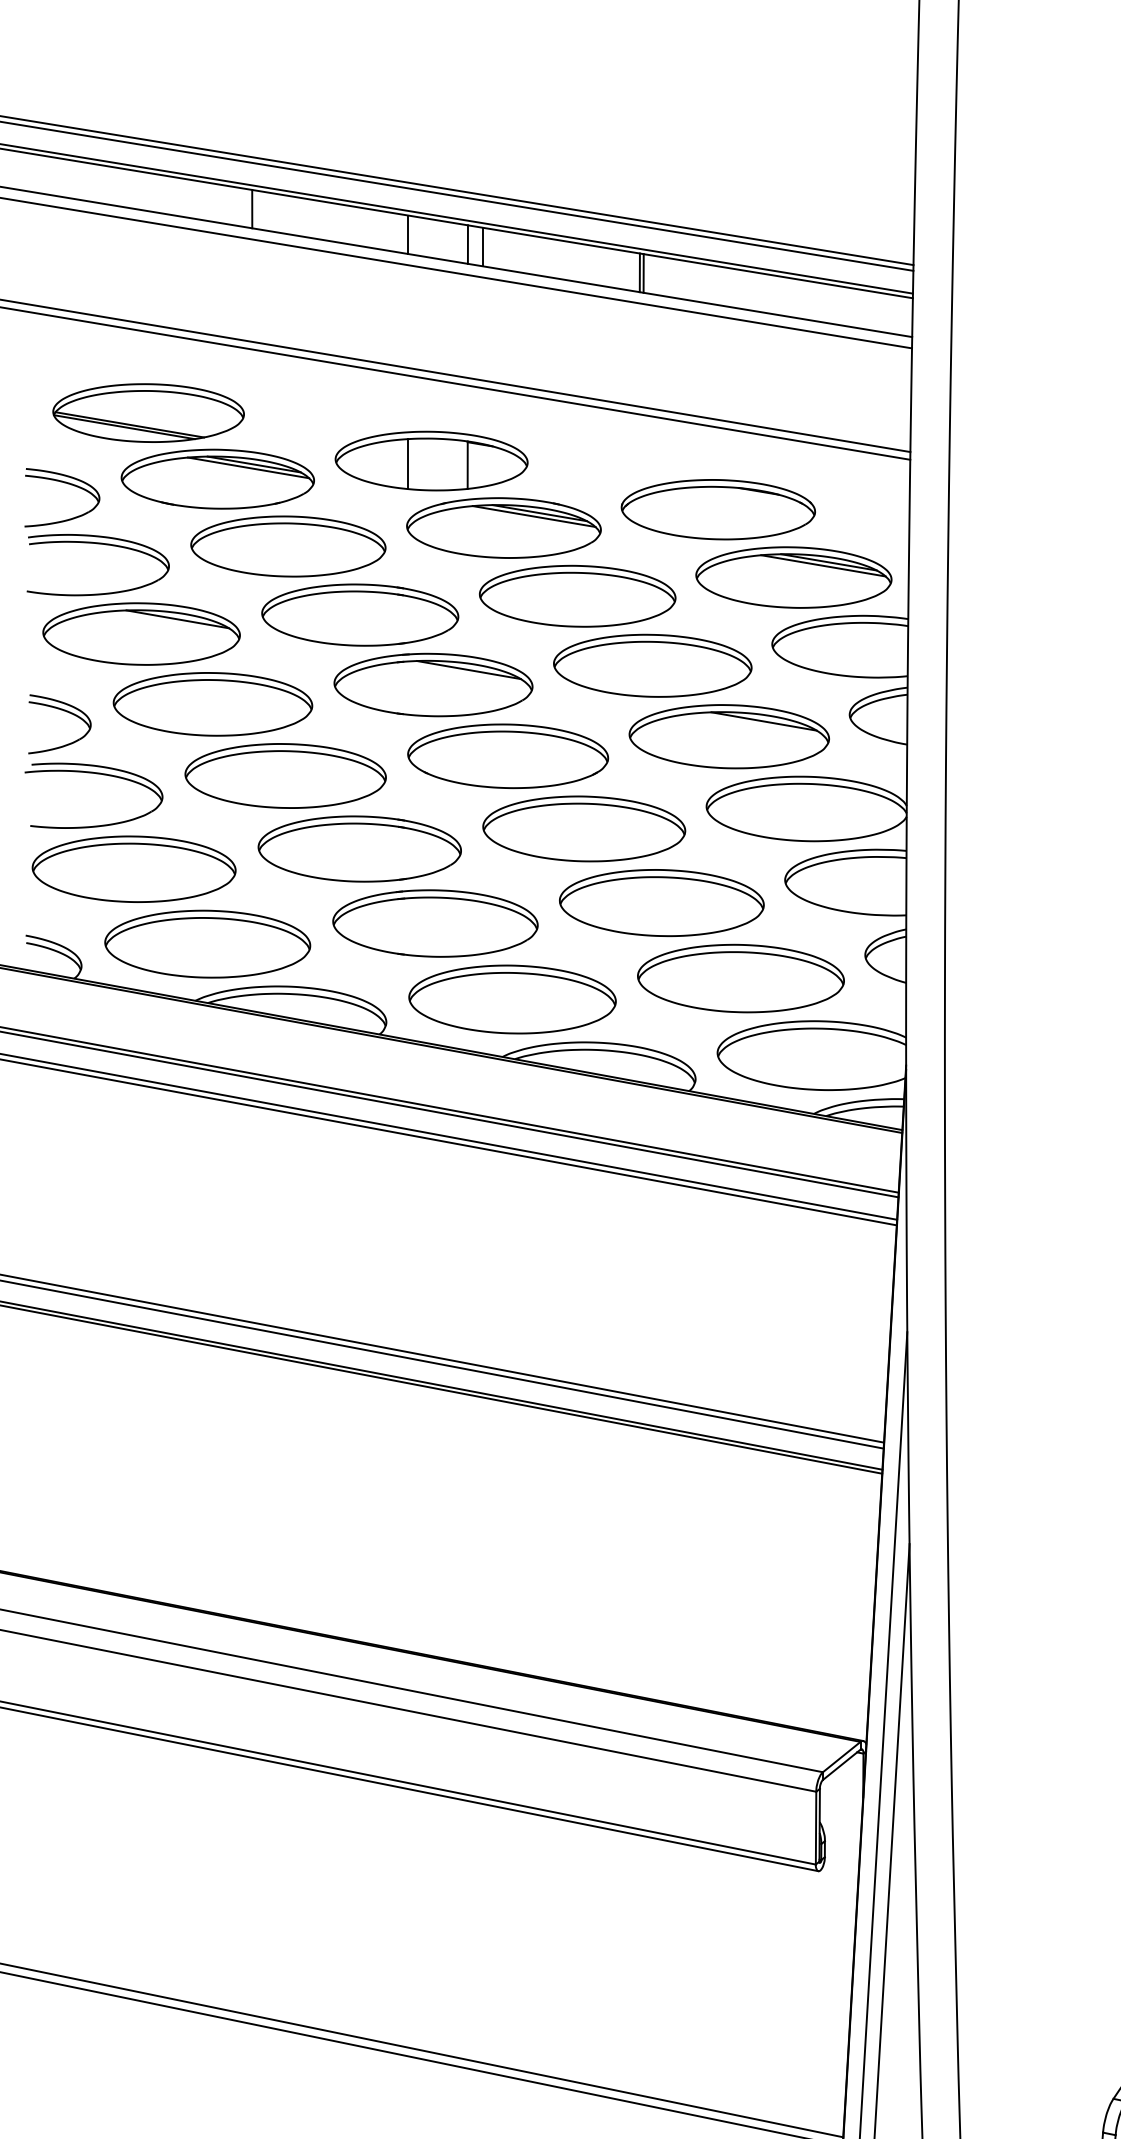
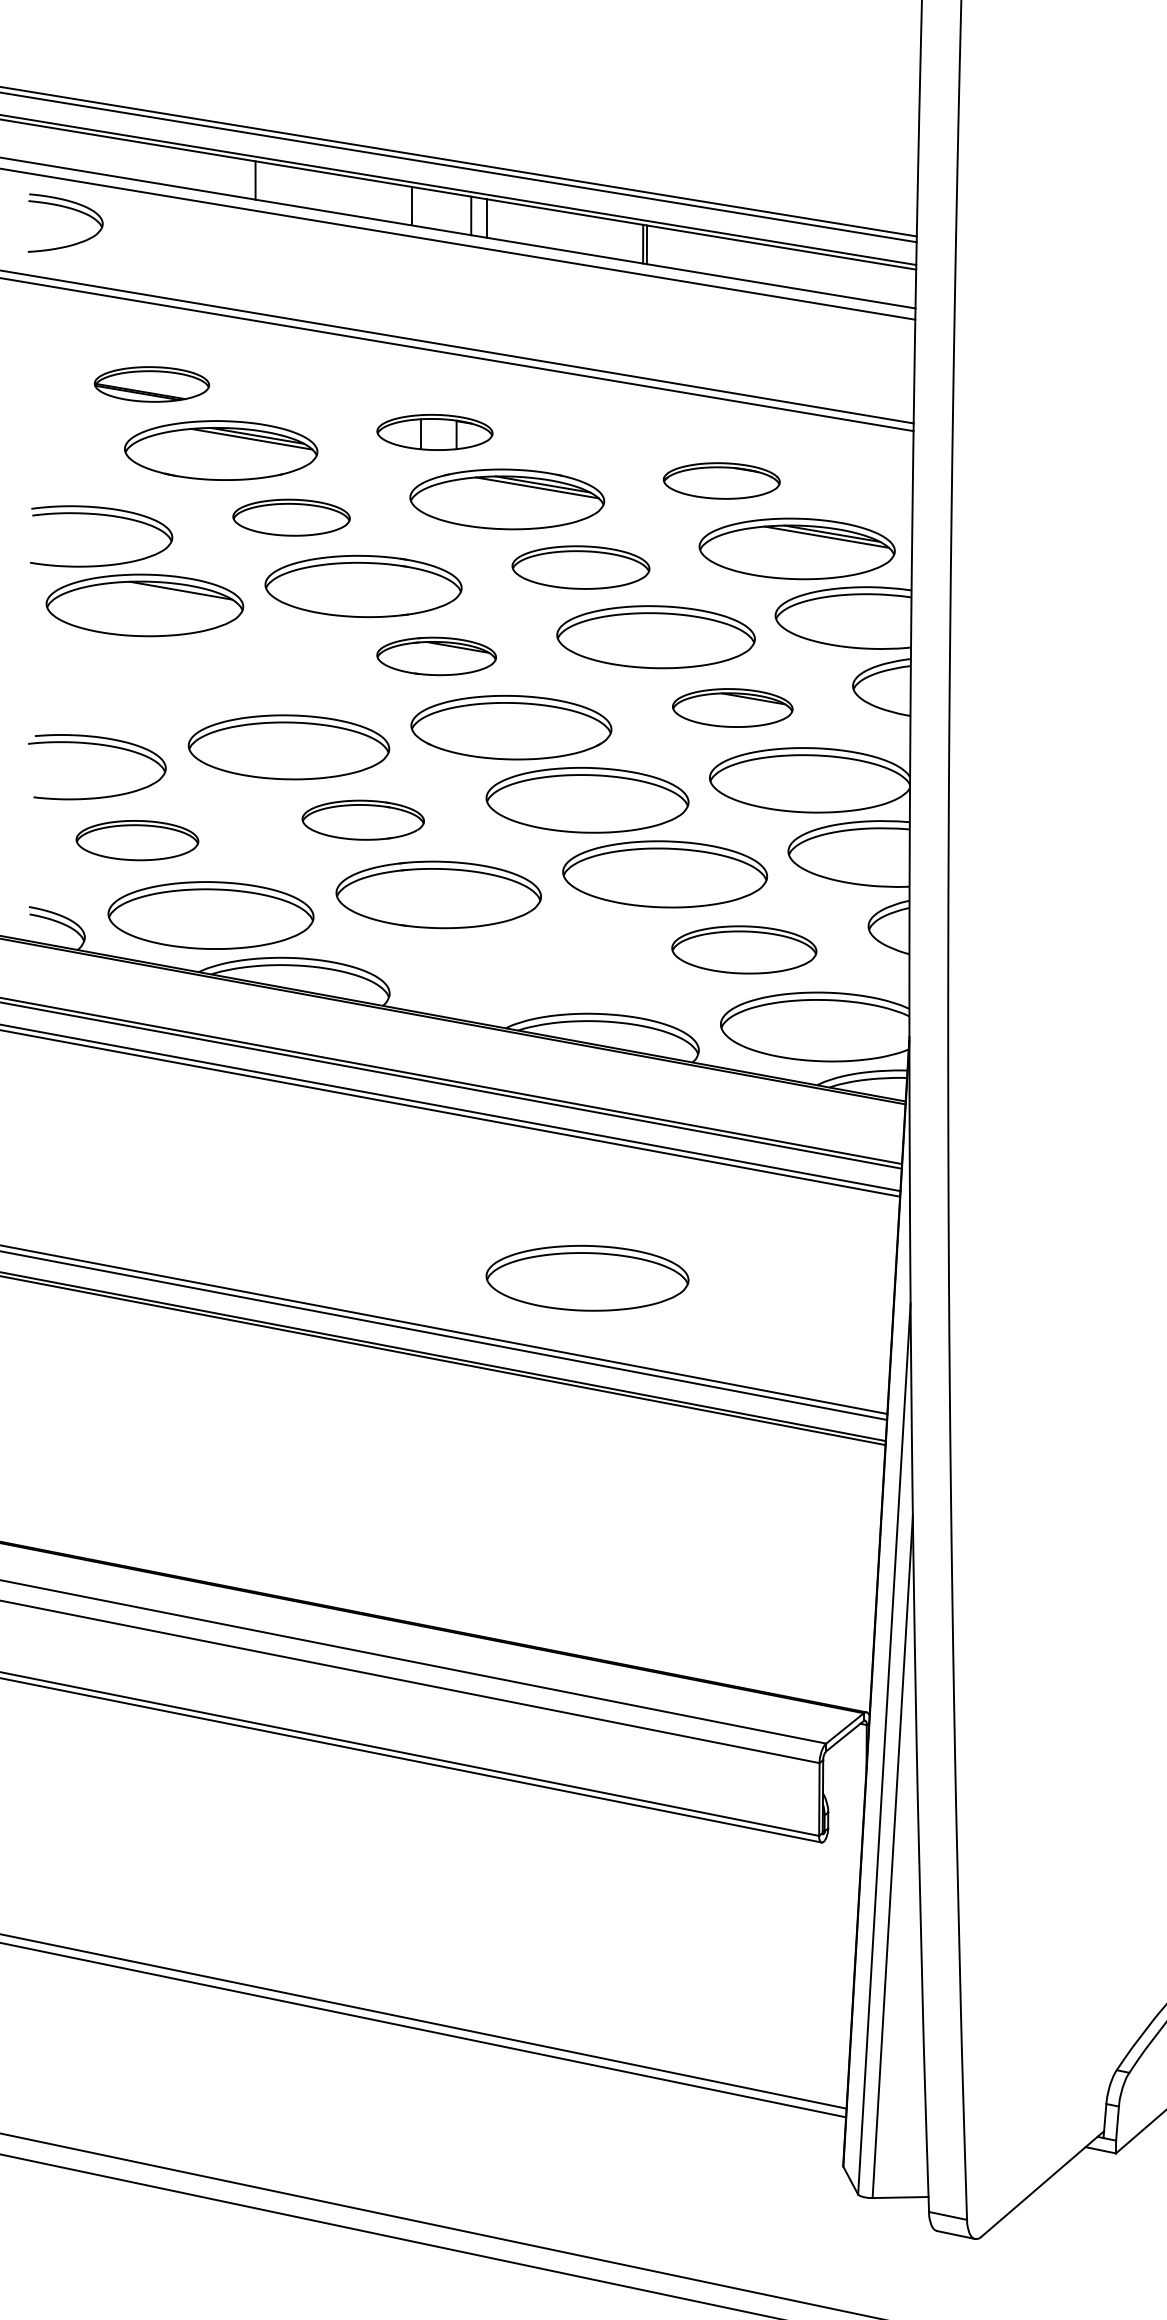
part: (148, 413) -> (151, 384), size x0.6
part: (431, 461) -> (434, 432), size x0.6
part: (67, 484) -> (70, 209), moved
part: (718, 509) -> (721, 480), size x0.6
part: (288, 546) -> (291, 517), size x0.6
part: (577, 596) -> (580, 567), size x0.7
part: (433, 685) -> (436, 656), size x0.6
part: (213, 704) -> (216, 675), removed
part: (63, 711) -> (66, 682), removed
part: (729, 736) -> (732, 707), size x0.6
part: (360, 848) -> (363, 819), size x0.6
part: (134, 869) -> (137, 840), size x0.6
part: (741, 978) -> (744, 949), size x0.7
part: (512, 999) -> (515, 970), removed
part: (584, 1306) -> (587, 1277), added

